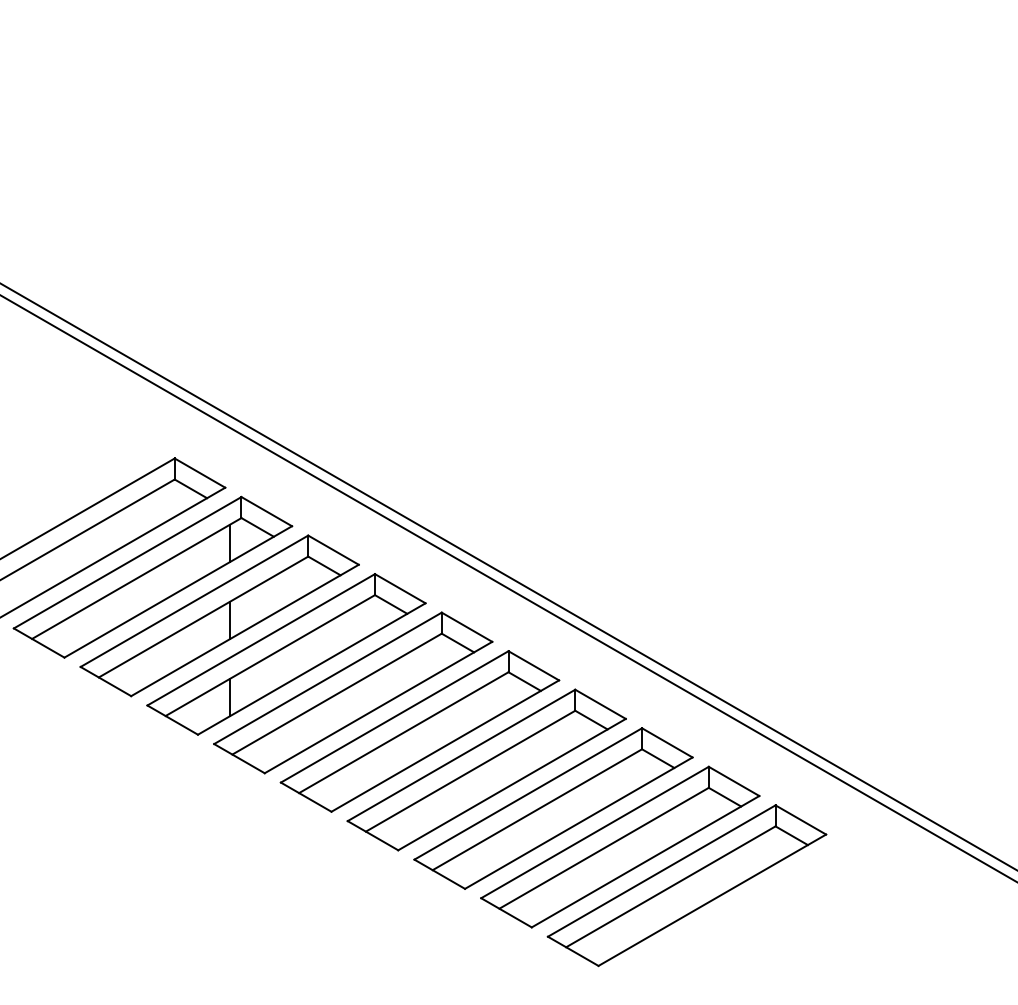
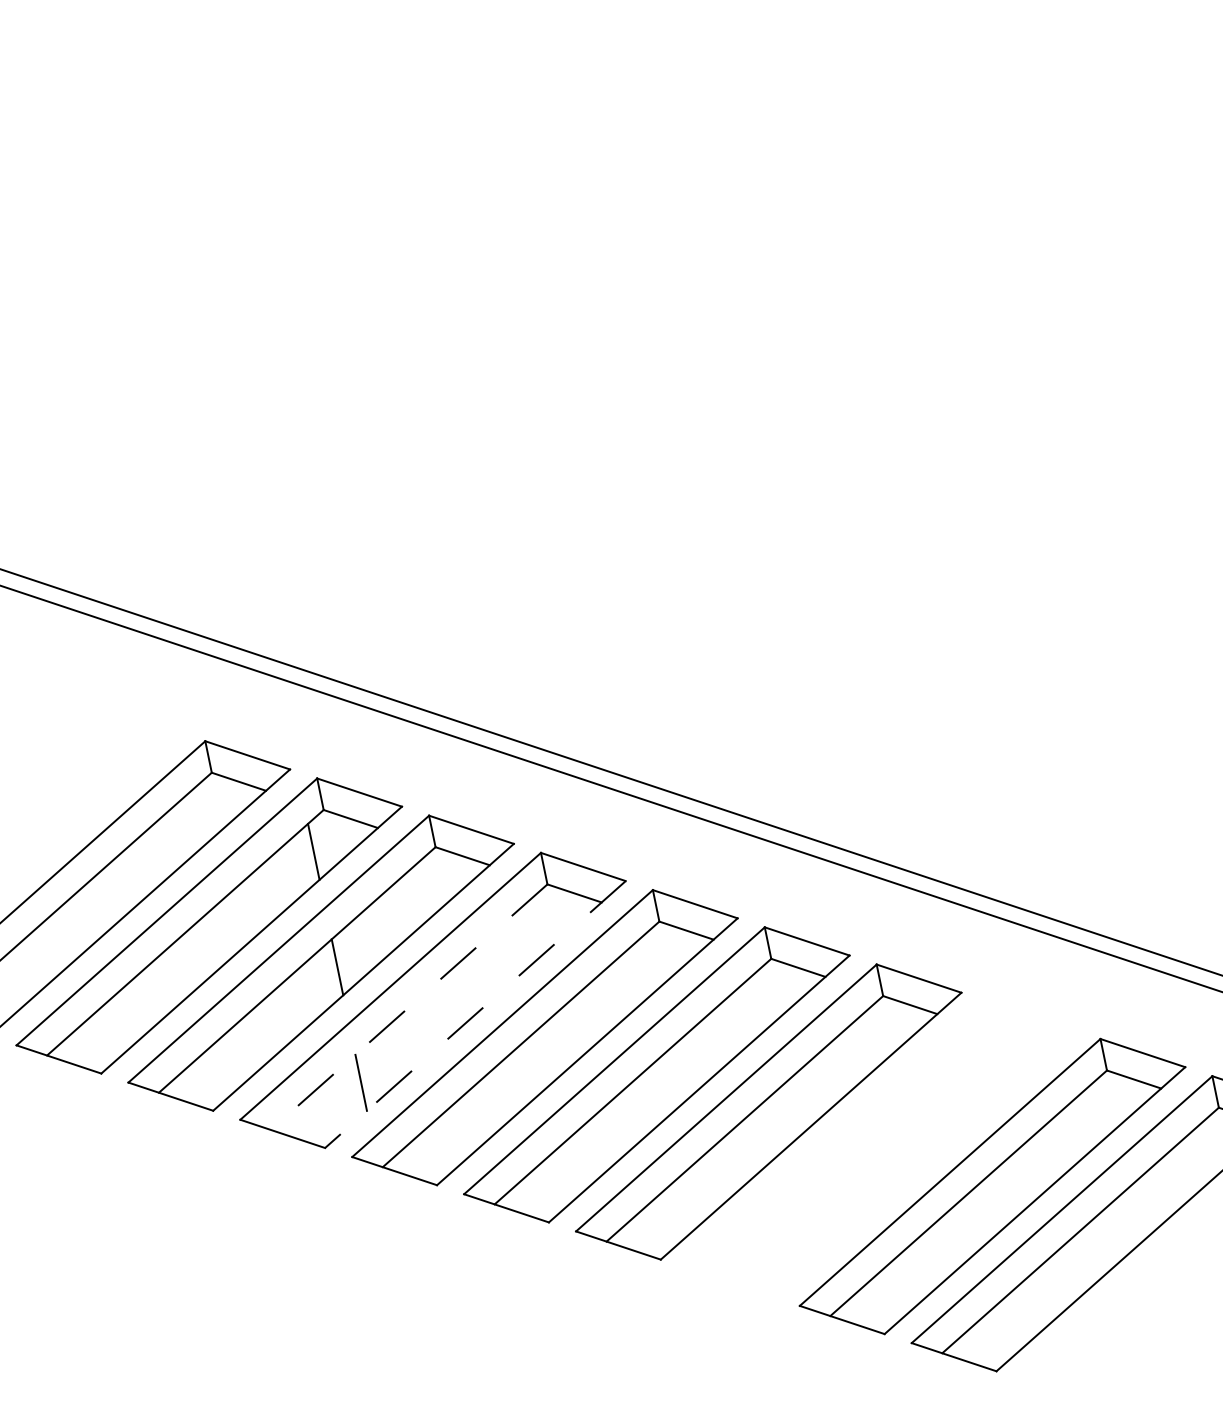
line: (270, 655) -> (409, 1007), solid -> dashed
line: (311, 669) -> (475, 1015), solid -> dashed
part: (553, 808) -> (880, 1149), removed

